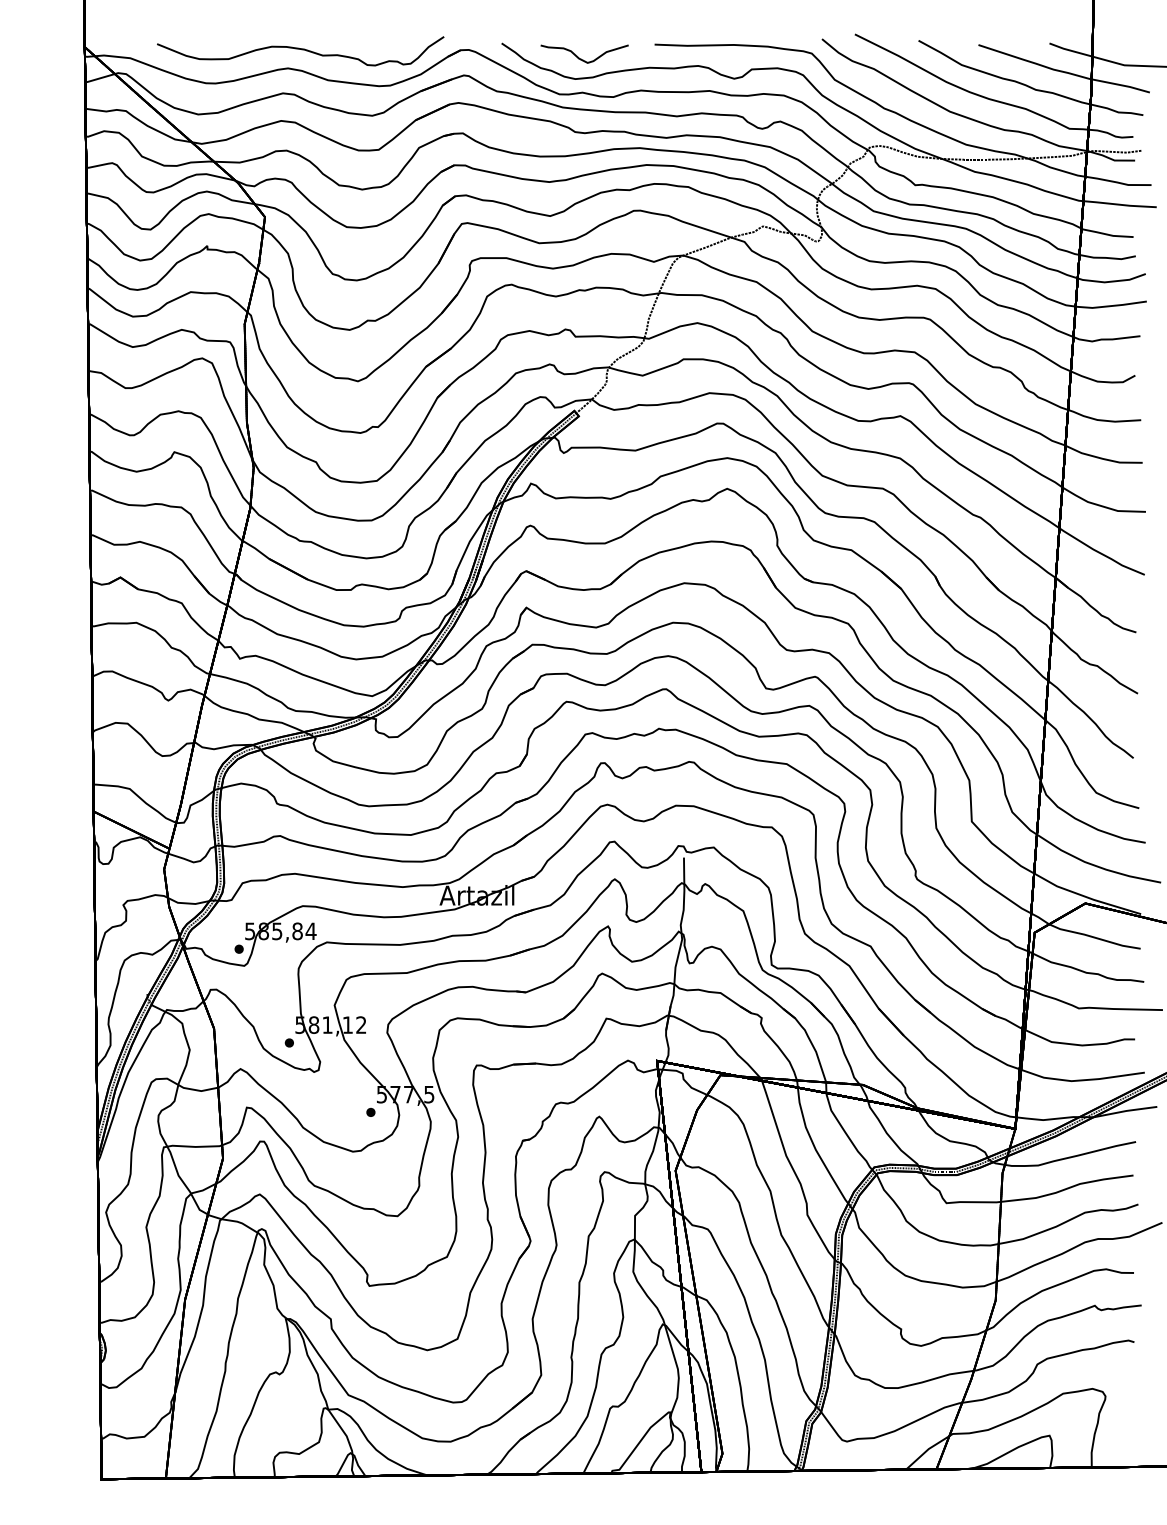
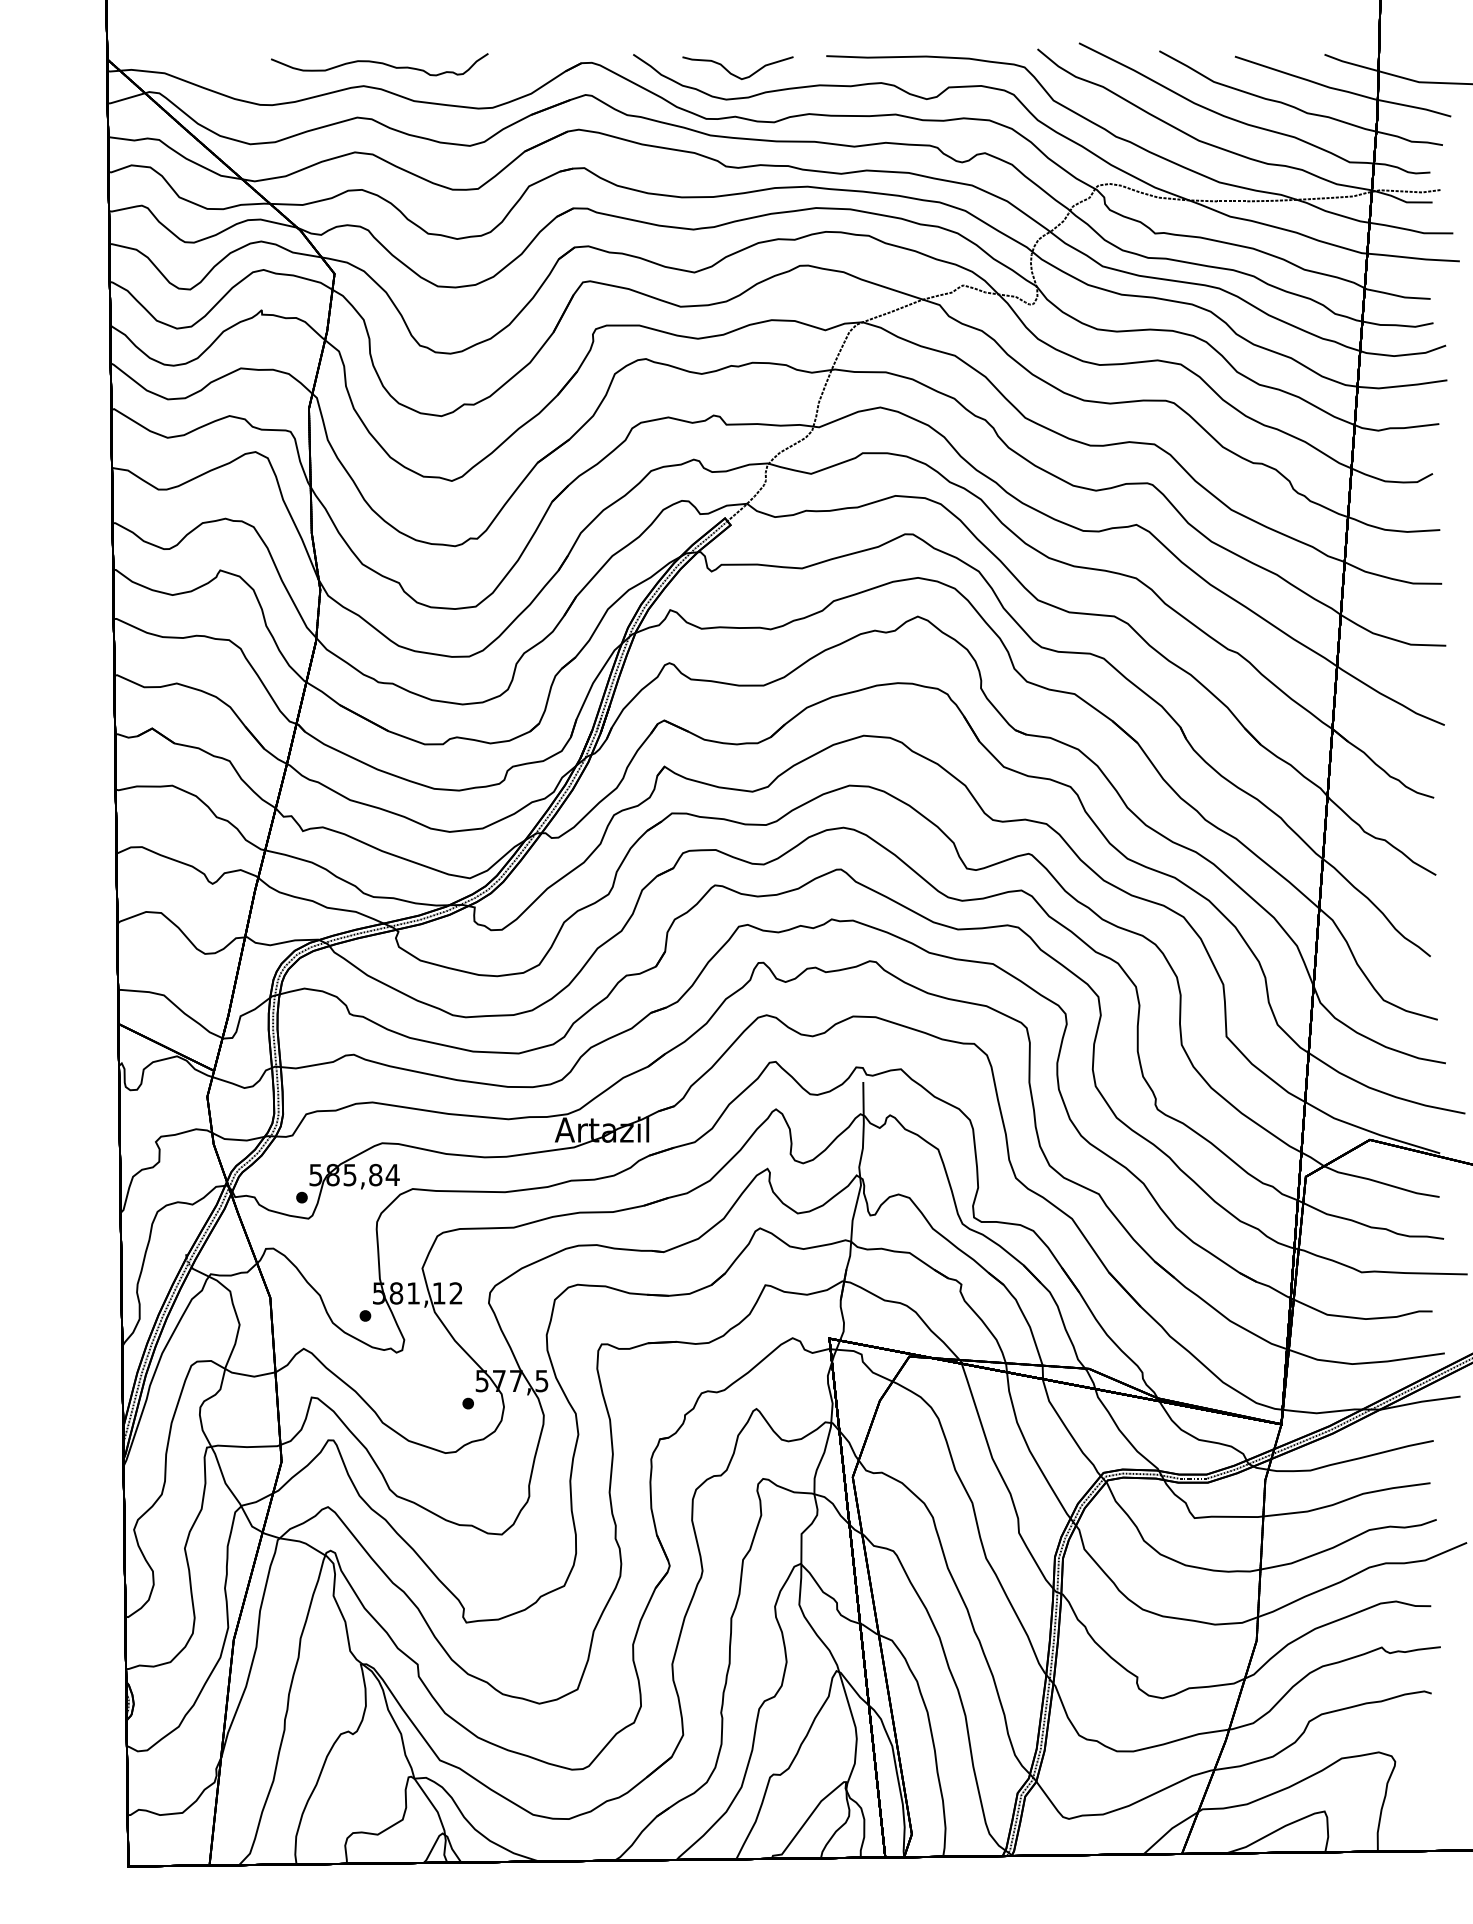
part: (300, 51) -> (379, 64), size x0.6

